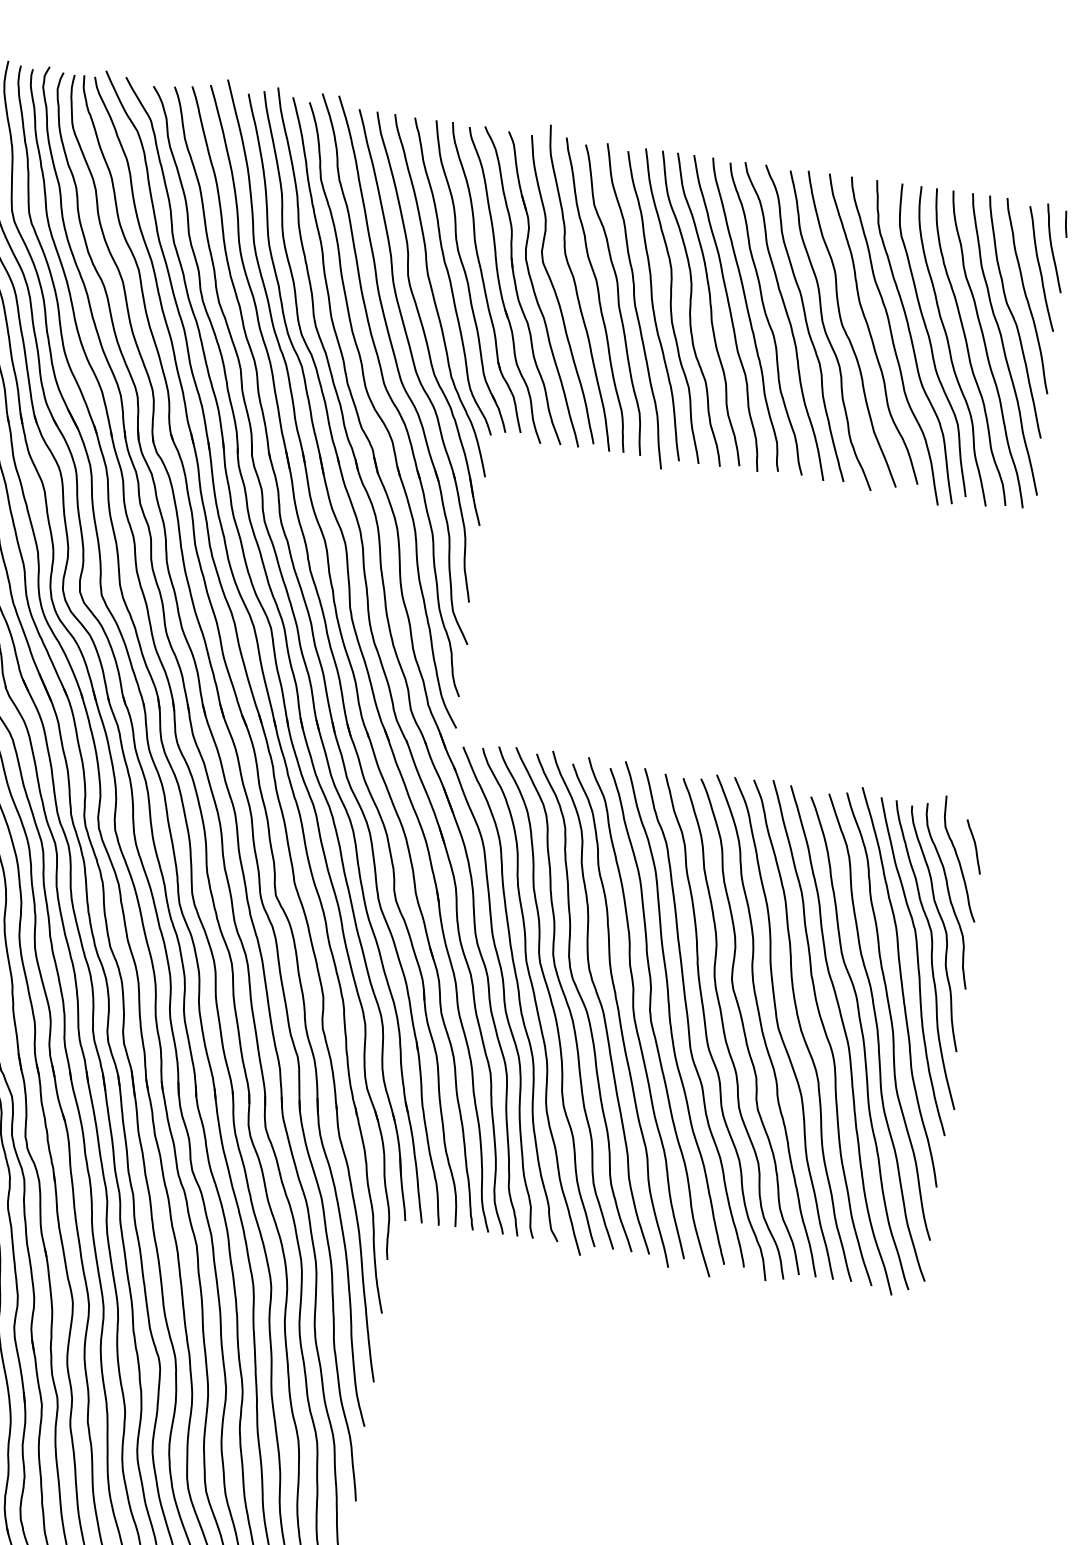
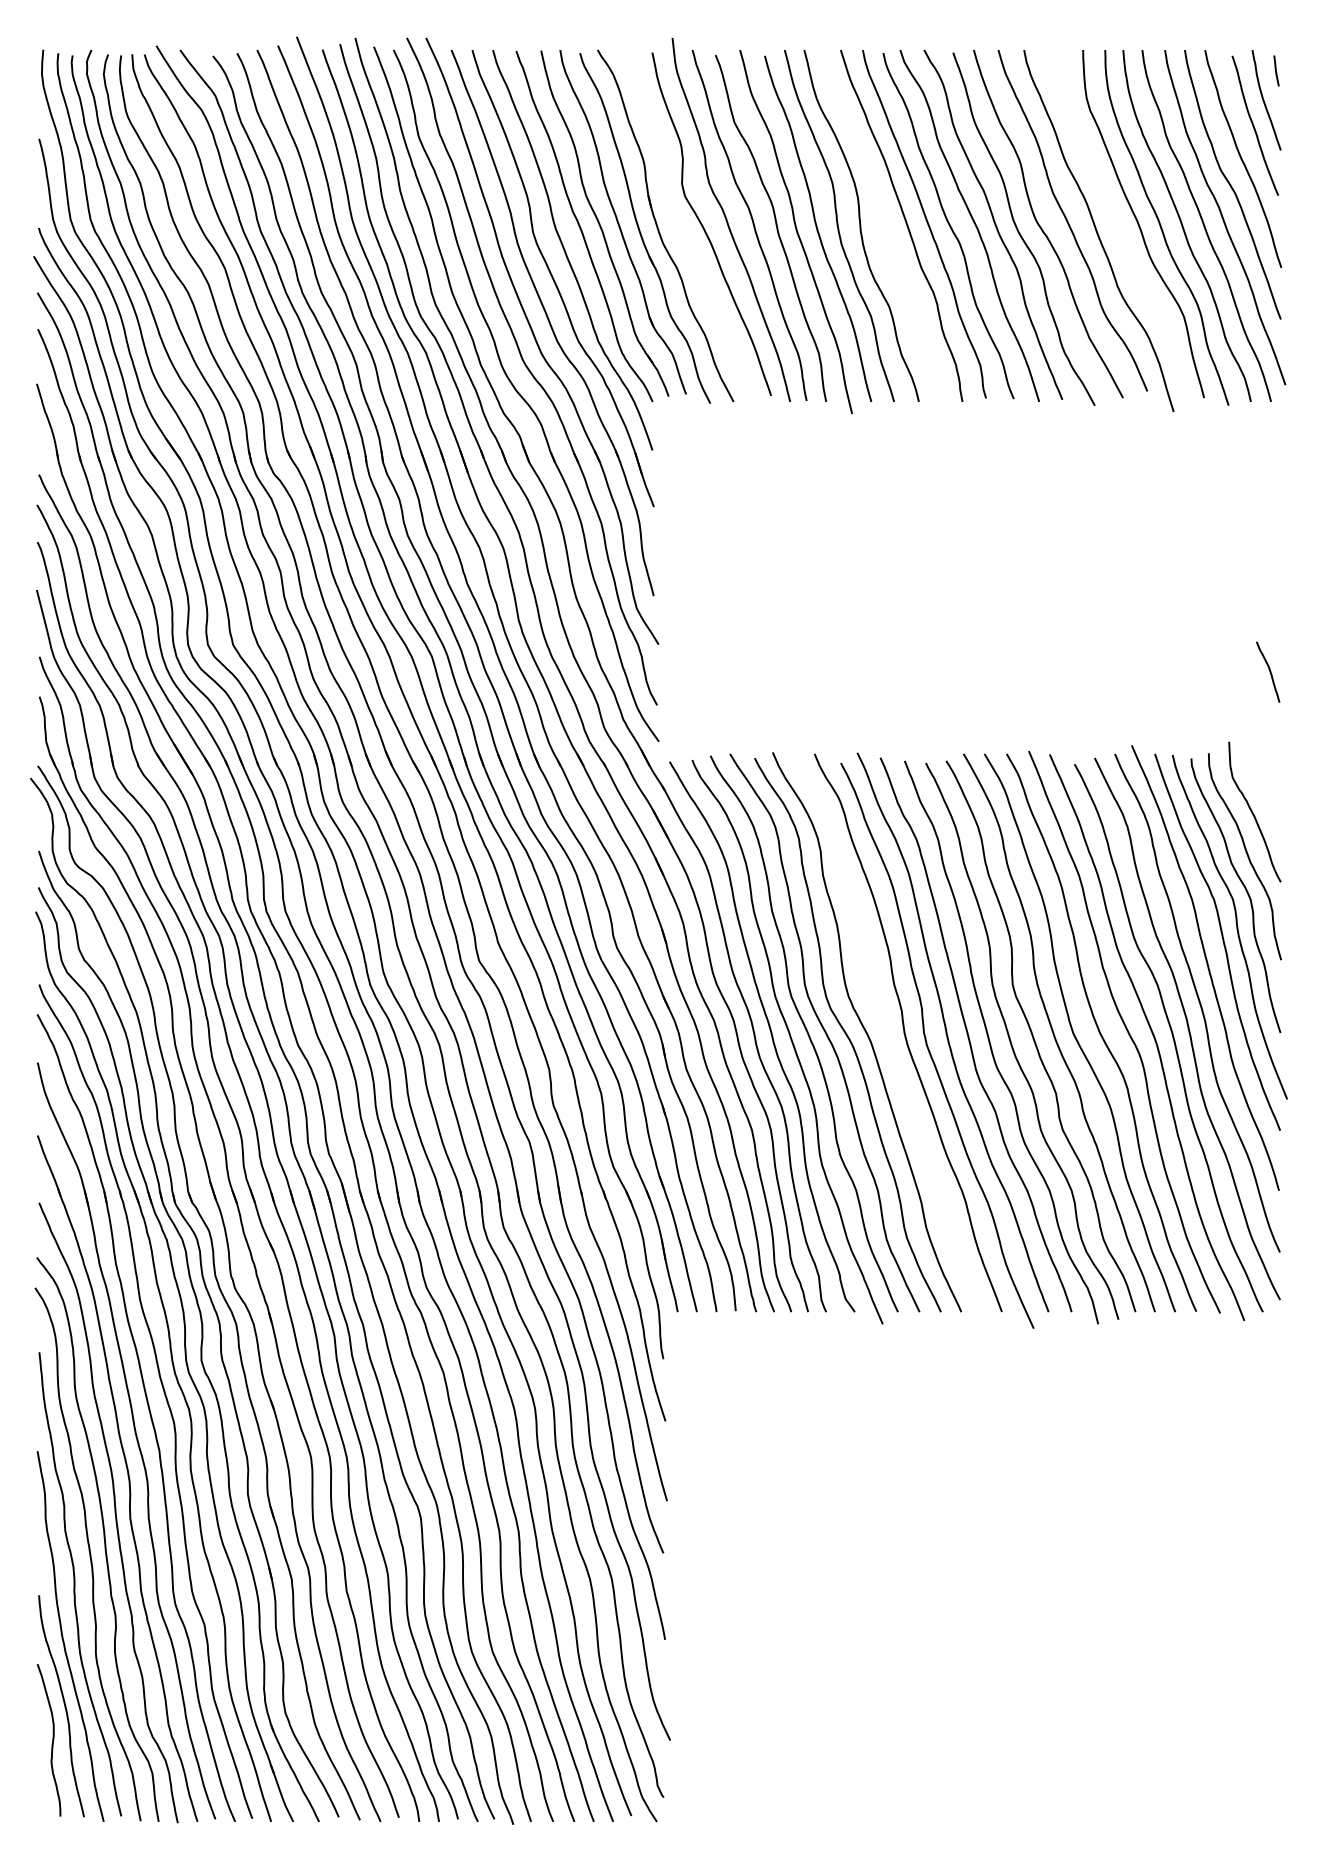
part: (535, 291) -> (680, 230), removed
curve: (710, 309) -> (883, 223), removed
curve: (913, 343) -> (1120, 230), removed
curve: (975, 846) -> (1269, 671), moved
curve: (619, 1015) -> (890, 1043), removed

